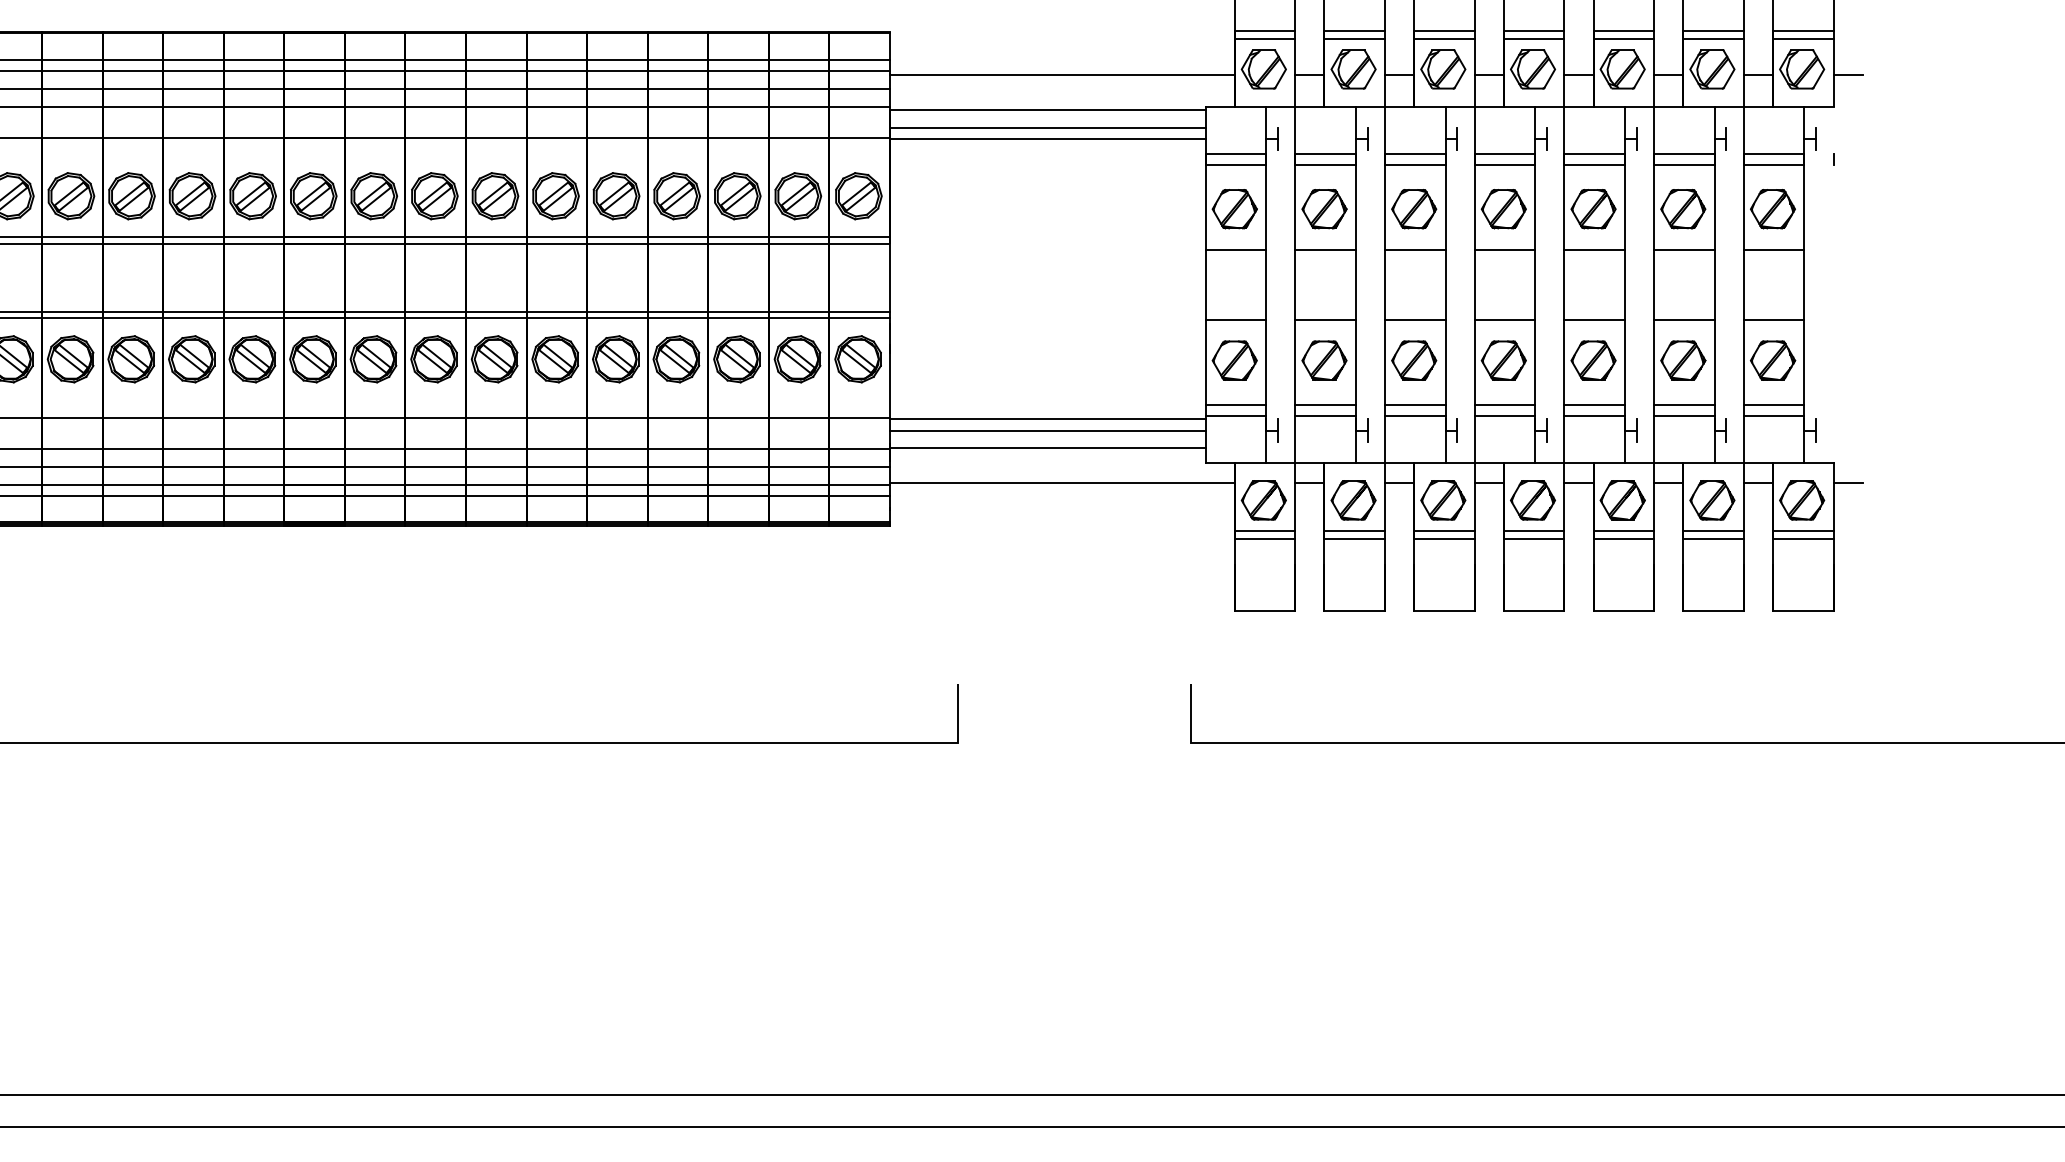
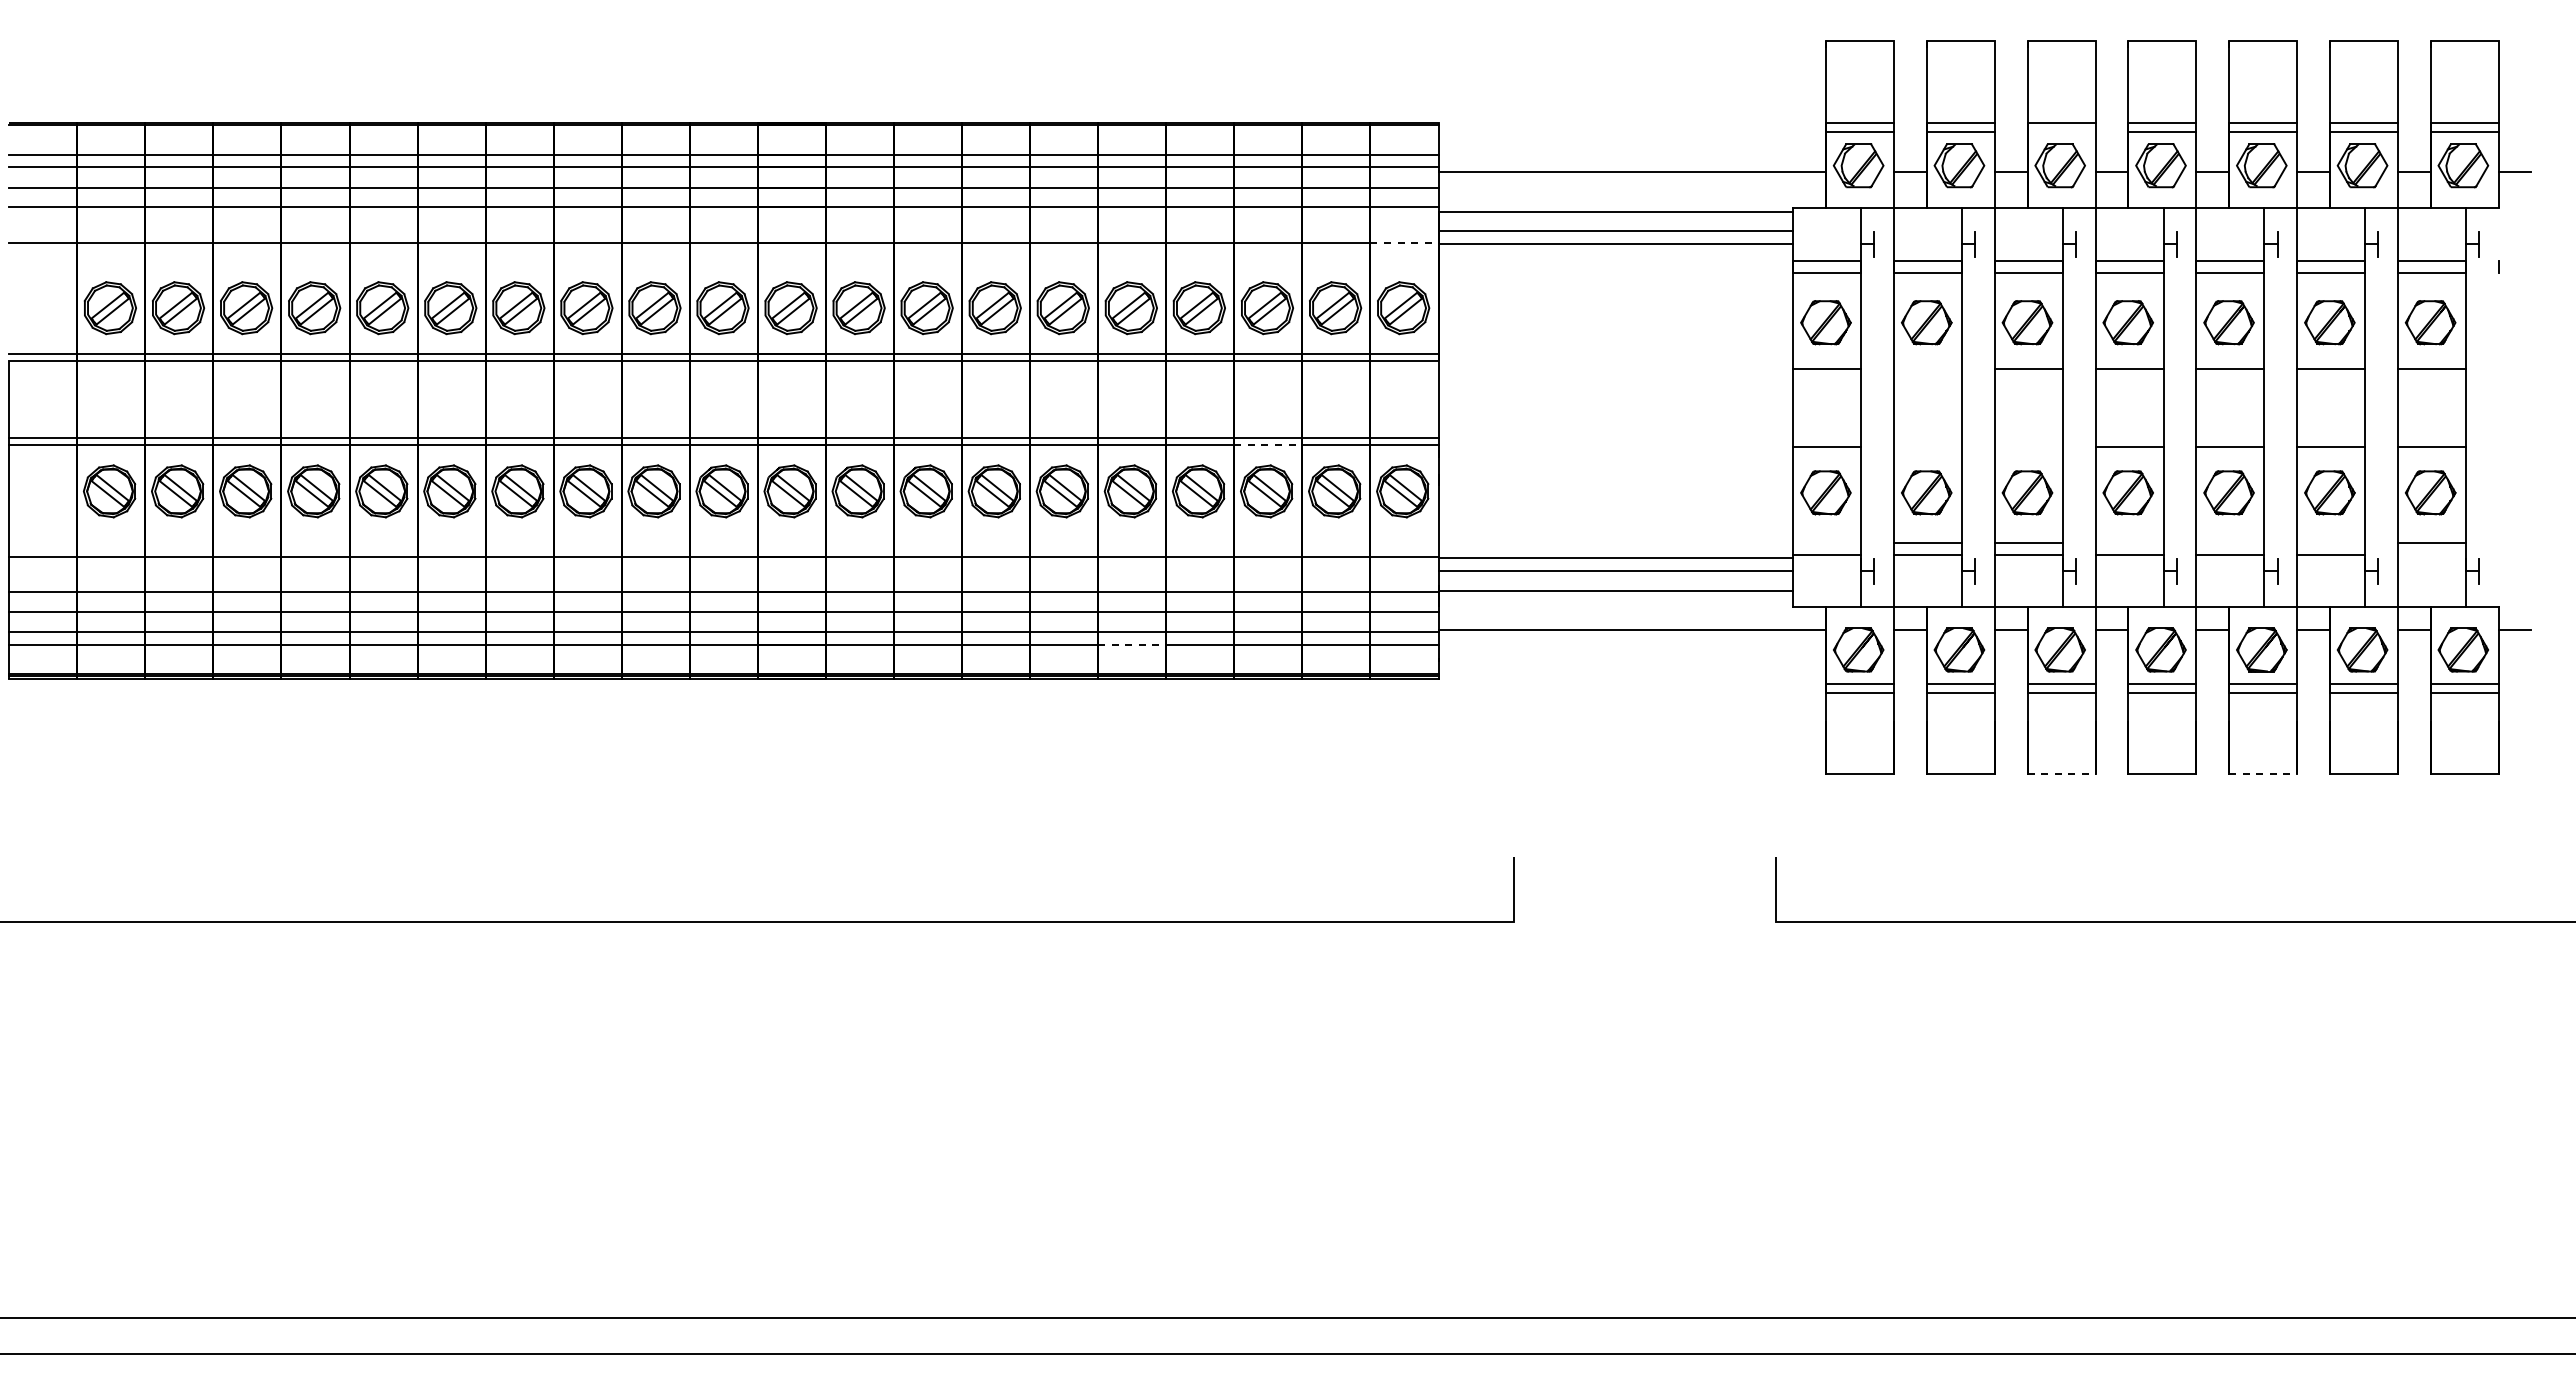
line: (1444, 38) -> (2061, 131), removed
line: (859, 137) -> (1404, 242), solid -> dashed
line: (1325, 249) -> (1927, 368), removed
line: (738, 318) -> (1268, 445), solid -> dashed
line: (1325, 320) -> (1927, 447), removed
line: (1415, 320) -> (2028, 447), removed
line: (1236, 404) -> (1827, 542), removed
line: (1504, 404) -> (2129, 542), removed
line: (1594, 404) -> (2230, 542), removed
line: (1684, 404) -> (2331, 542), removed
line: (1773, 415) -> (2431, 554), removed
line: (617, 495) -> (1132, 644), solid -> dashed
line: (1445, 611) -> (2062, 774), solid -> dashed
line: (1624, 611) -> (2263, 774), solid -> dashed

